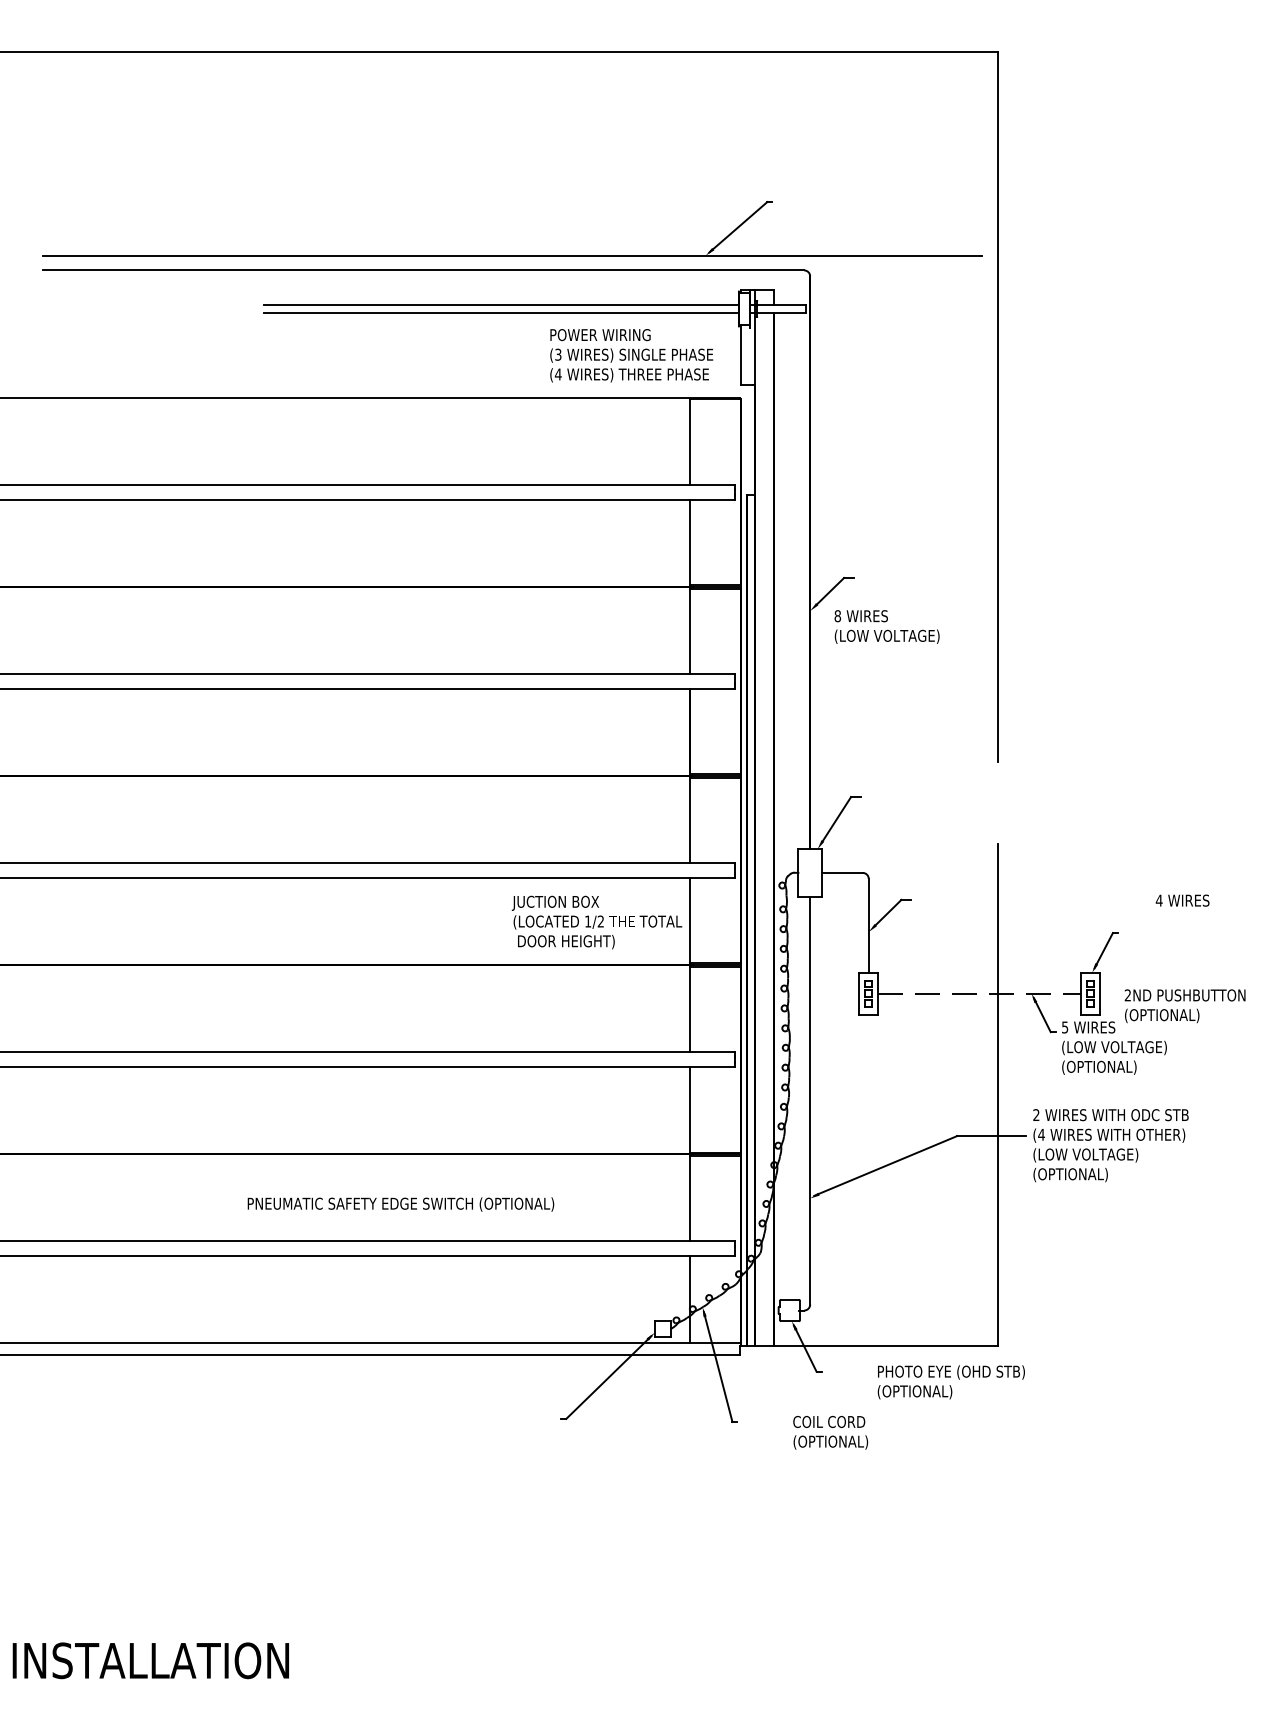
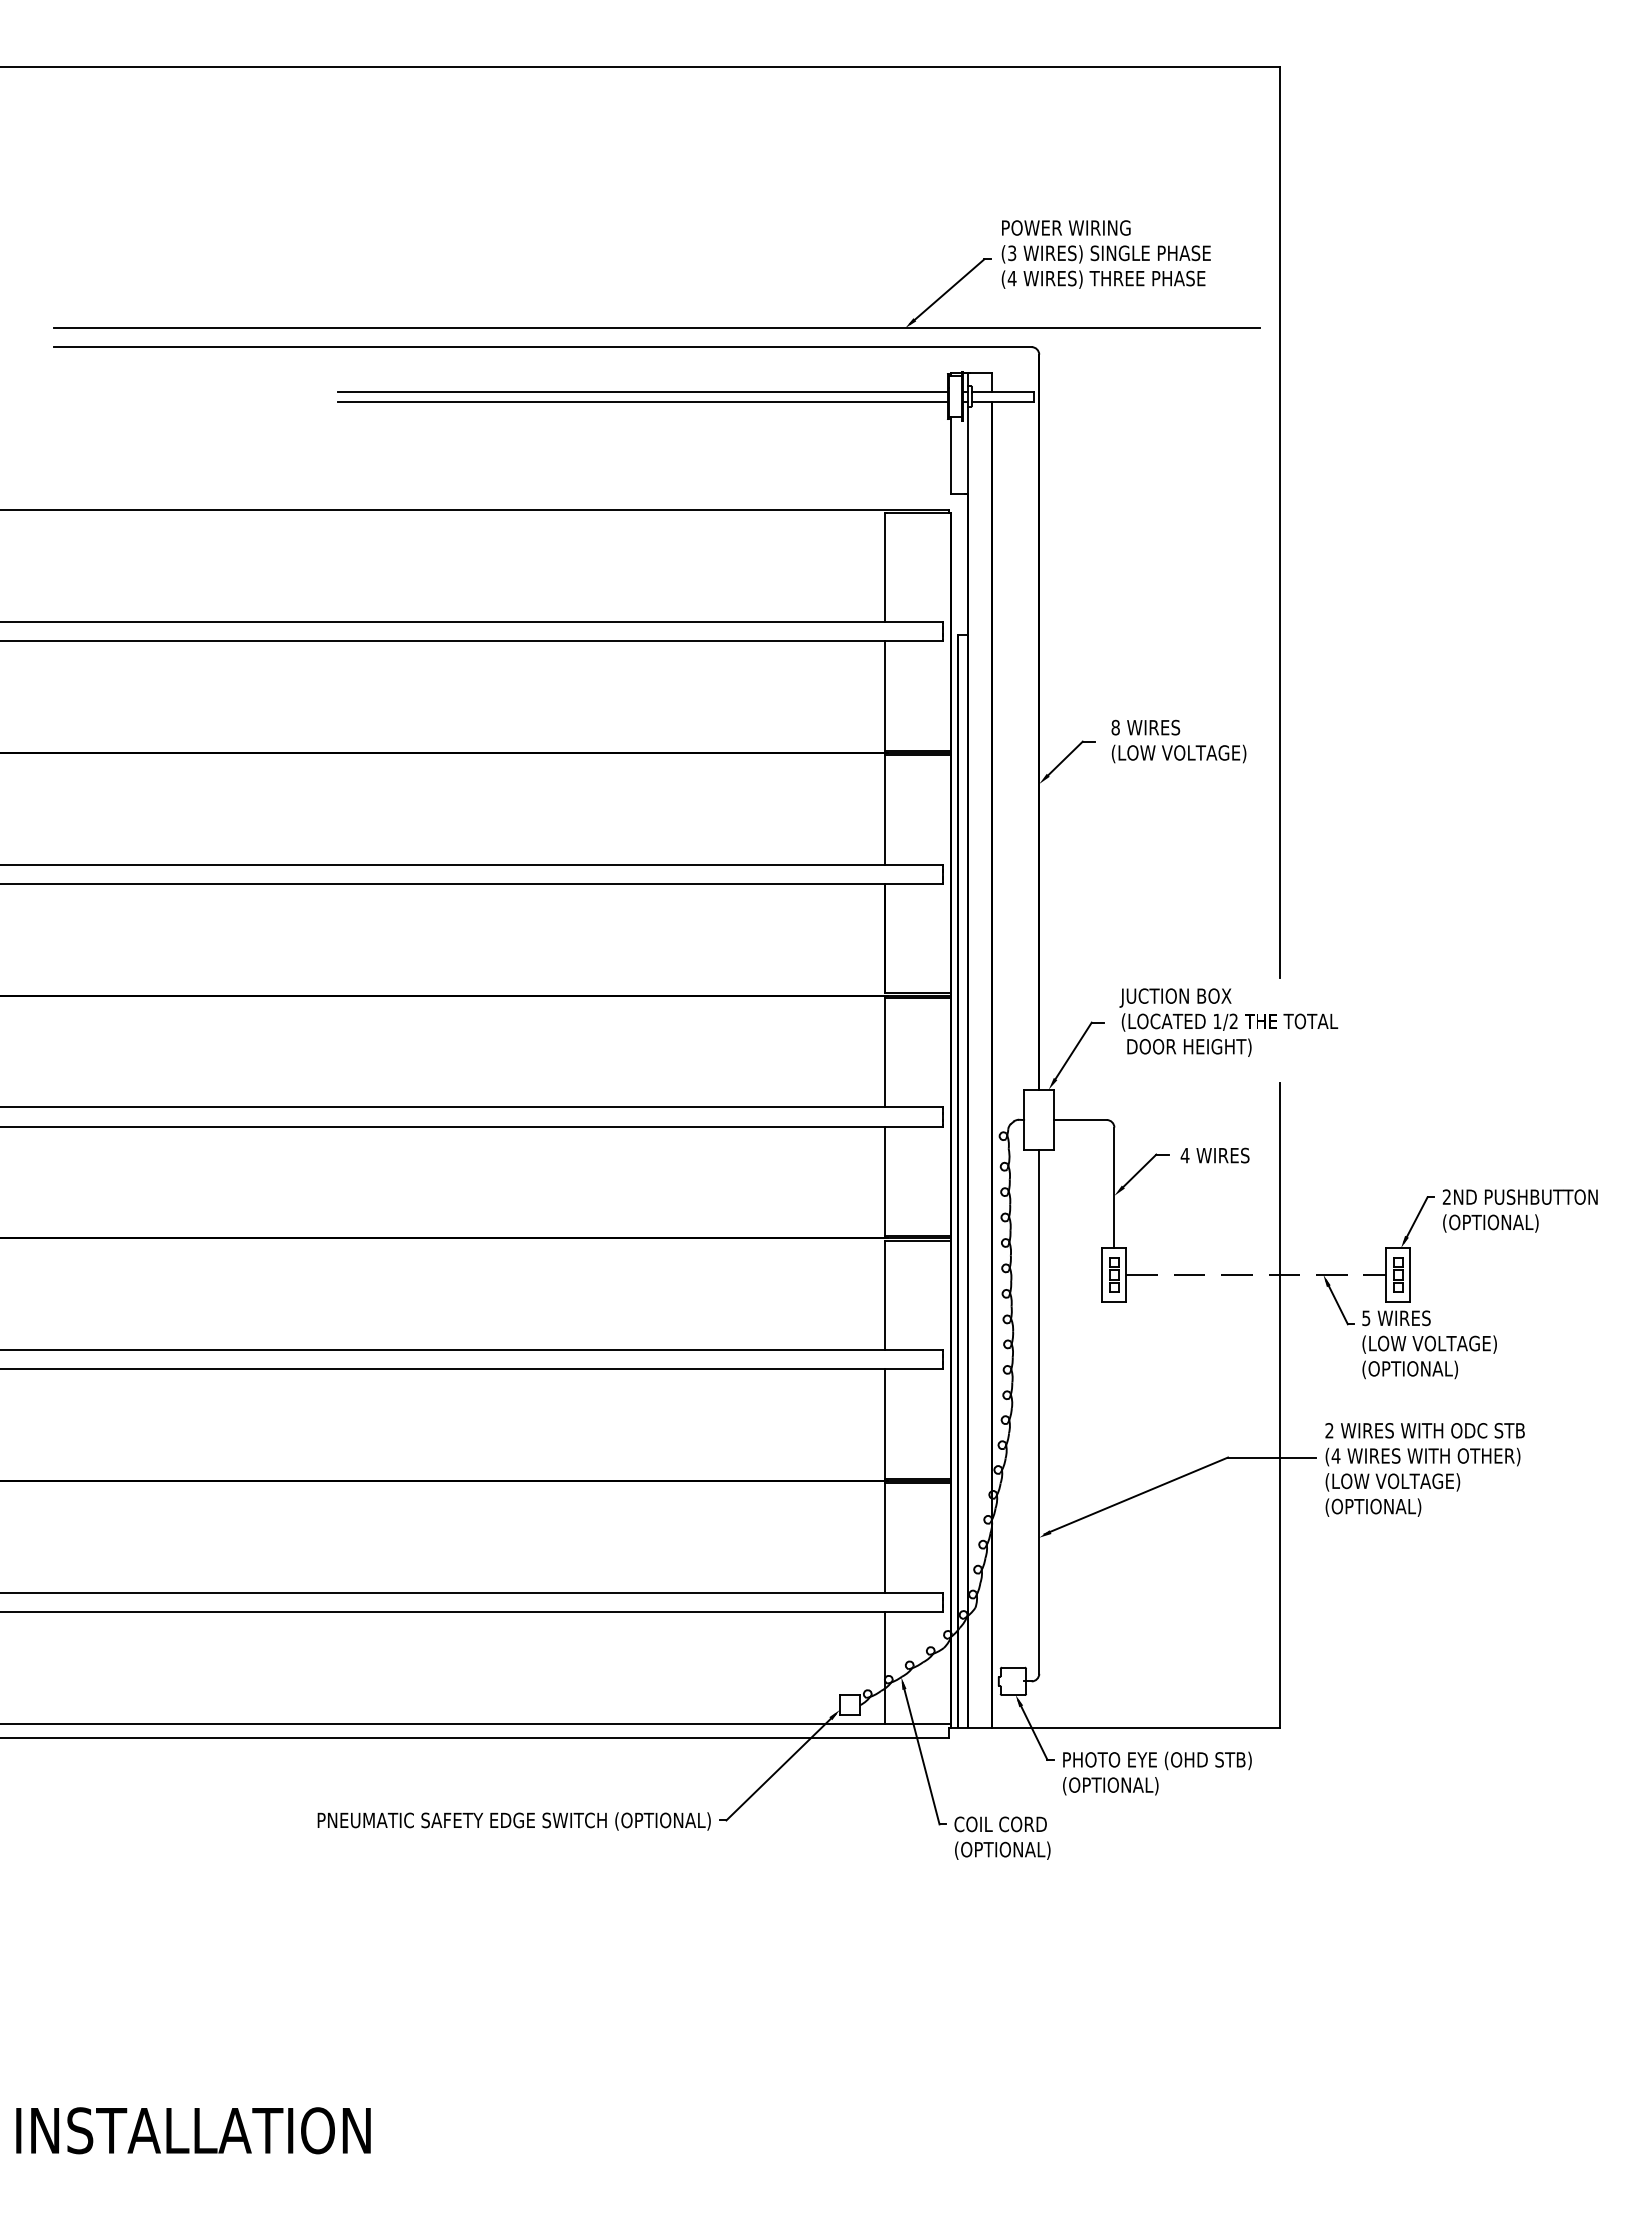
text: (631, 355) -> (1105, 254), moved
text: (886, 626) -> (1178, 741), moved
text: (1182, 900) -> (1214, 1155), moved
text: (596, 922) -> (1228, 1022), moved
text: (1184, 1005) -> (1519, 1210), moved
text: (400, 1204) -> (513, 1821), moved
text: (951, 1382) -> (1157, 1773), moved
text: (830, 1432) -> (1002, 1837), moved

